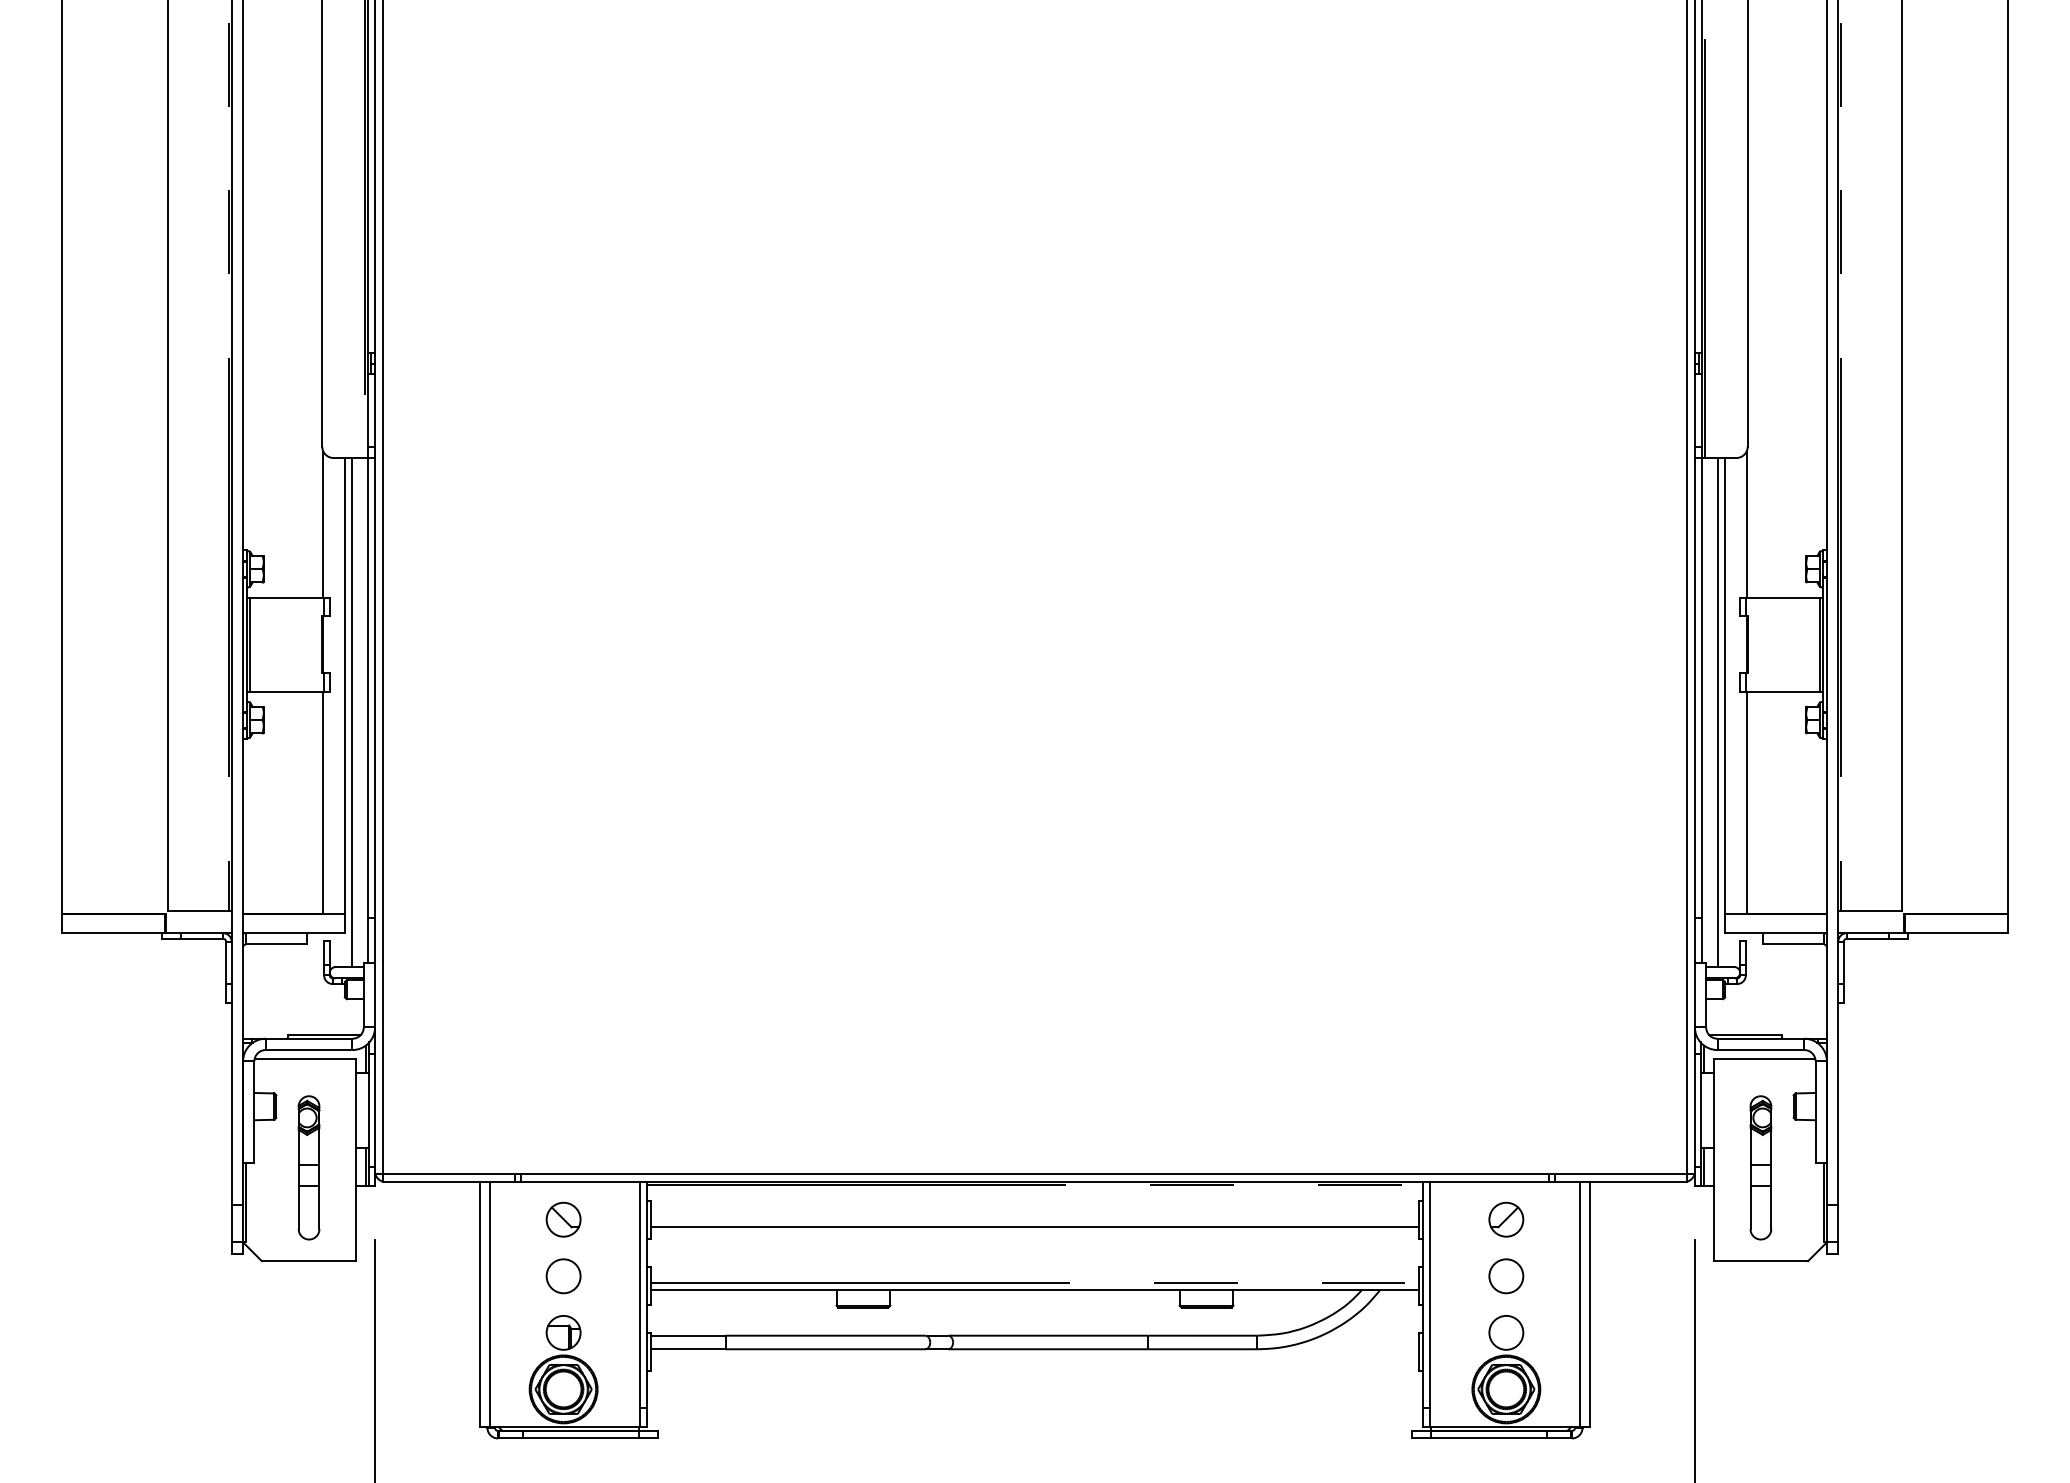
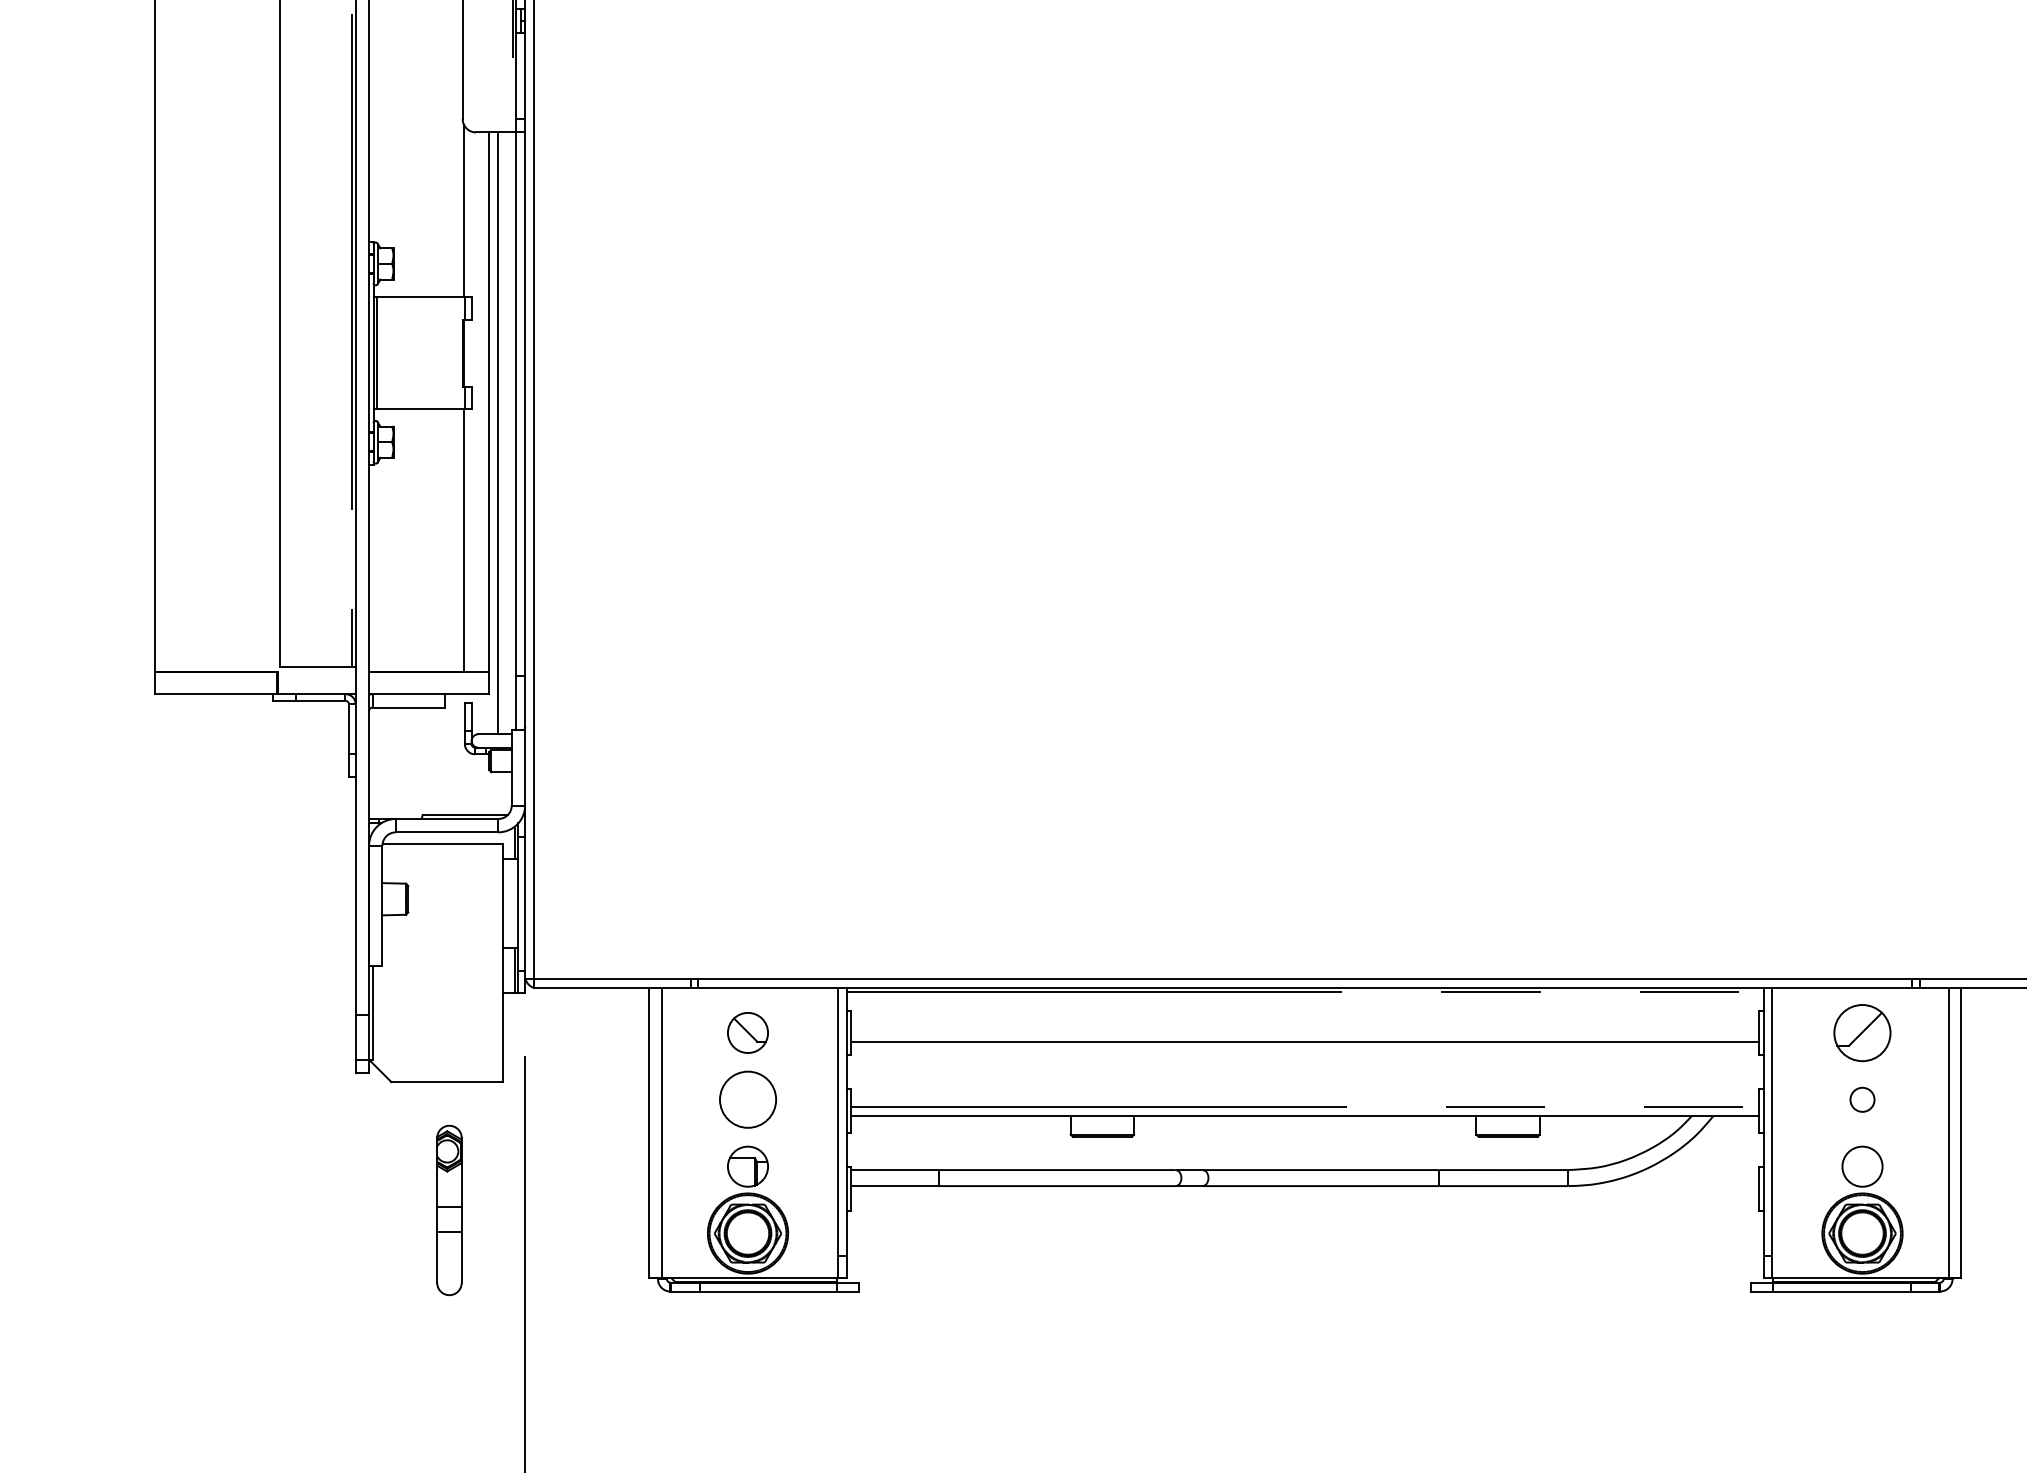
part: (308, 1167) -> (448, 1210), moved
part: (1506, 1219) -> (1862, 1032), size x1.4
circle: (563, 1276) -> (747, 1100), size x1.4
circle: (1506, 1276) -> (1862, 1100), size x0.6

